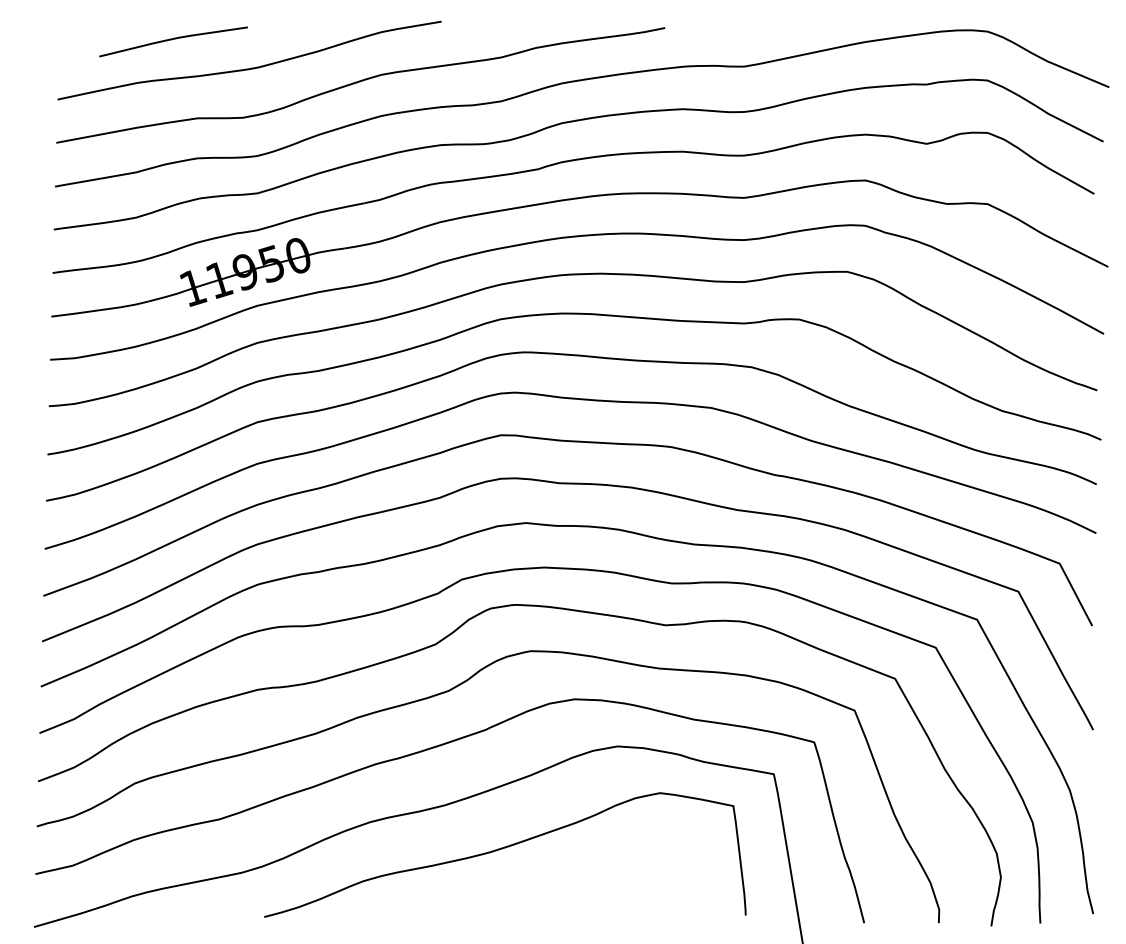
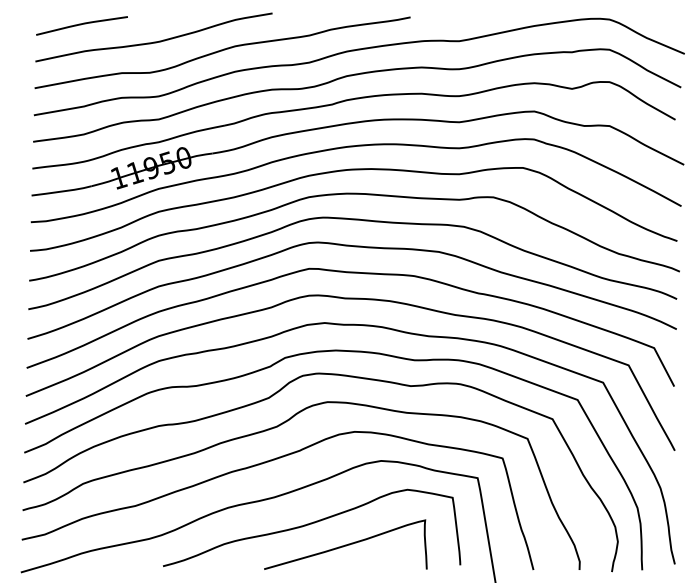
curve: (172, 41) -> (81, 25), moved
curve: (559, 881) -> (345, 544), added

